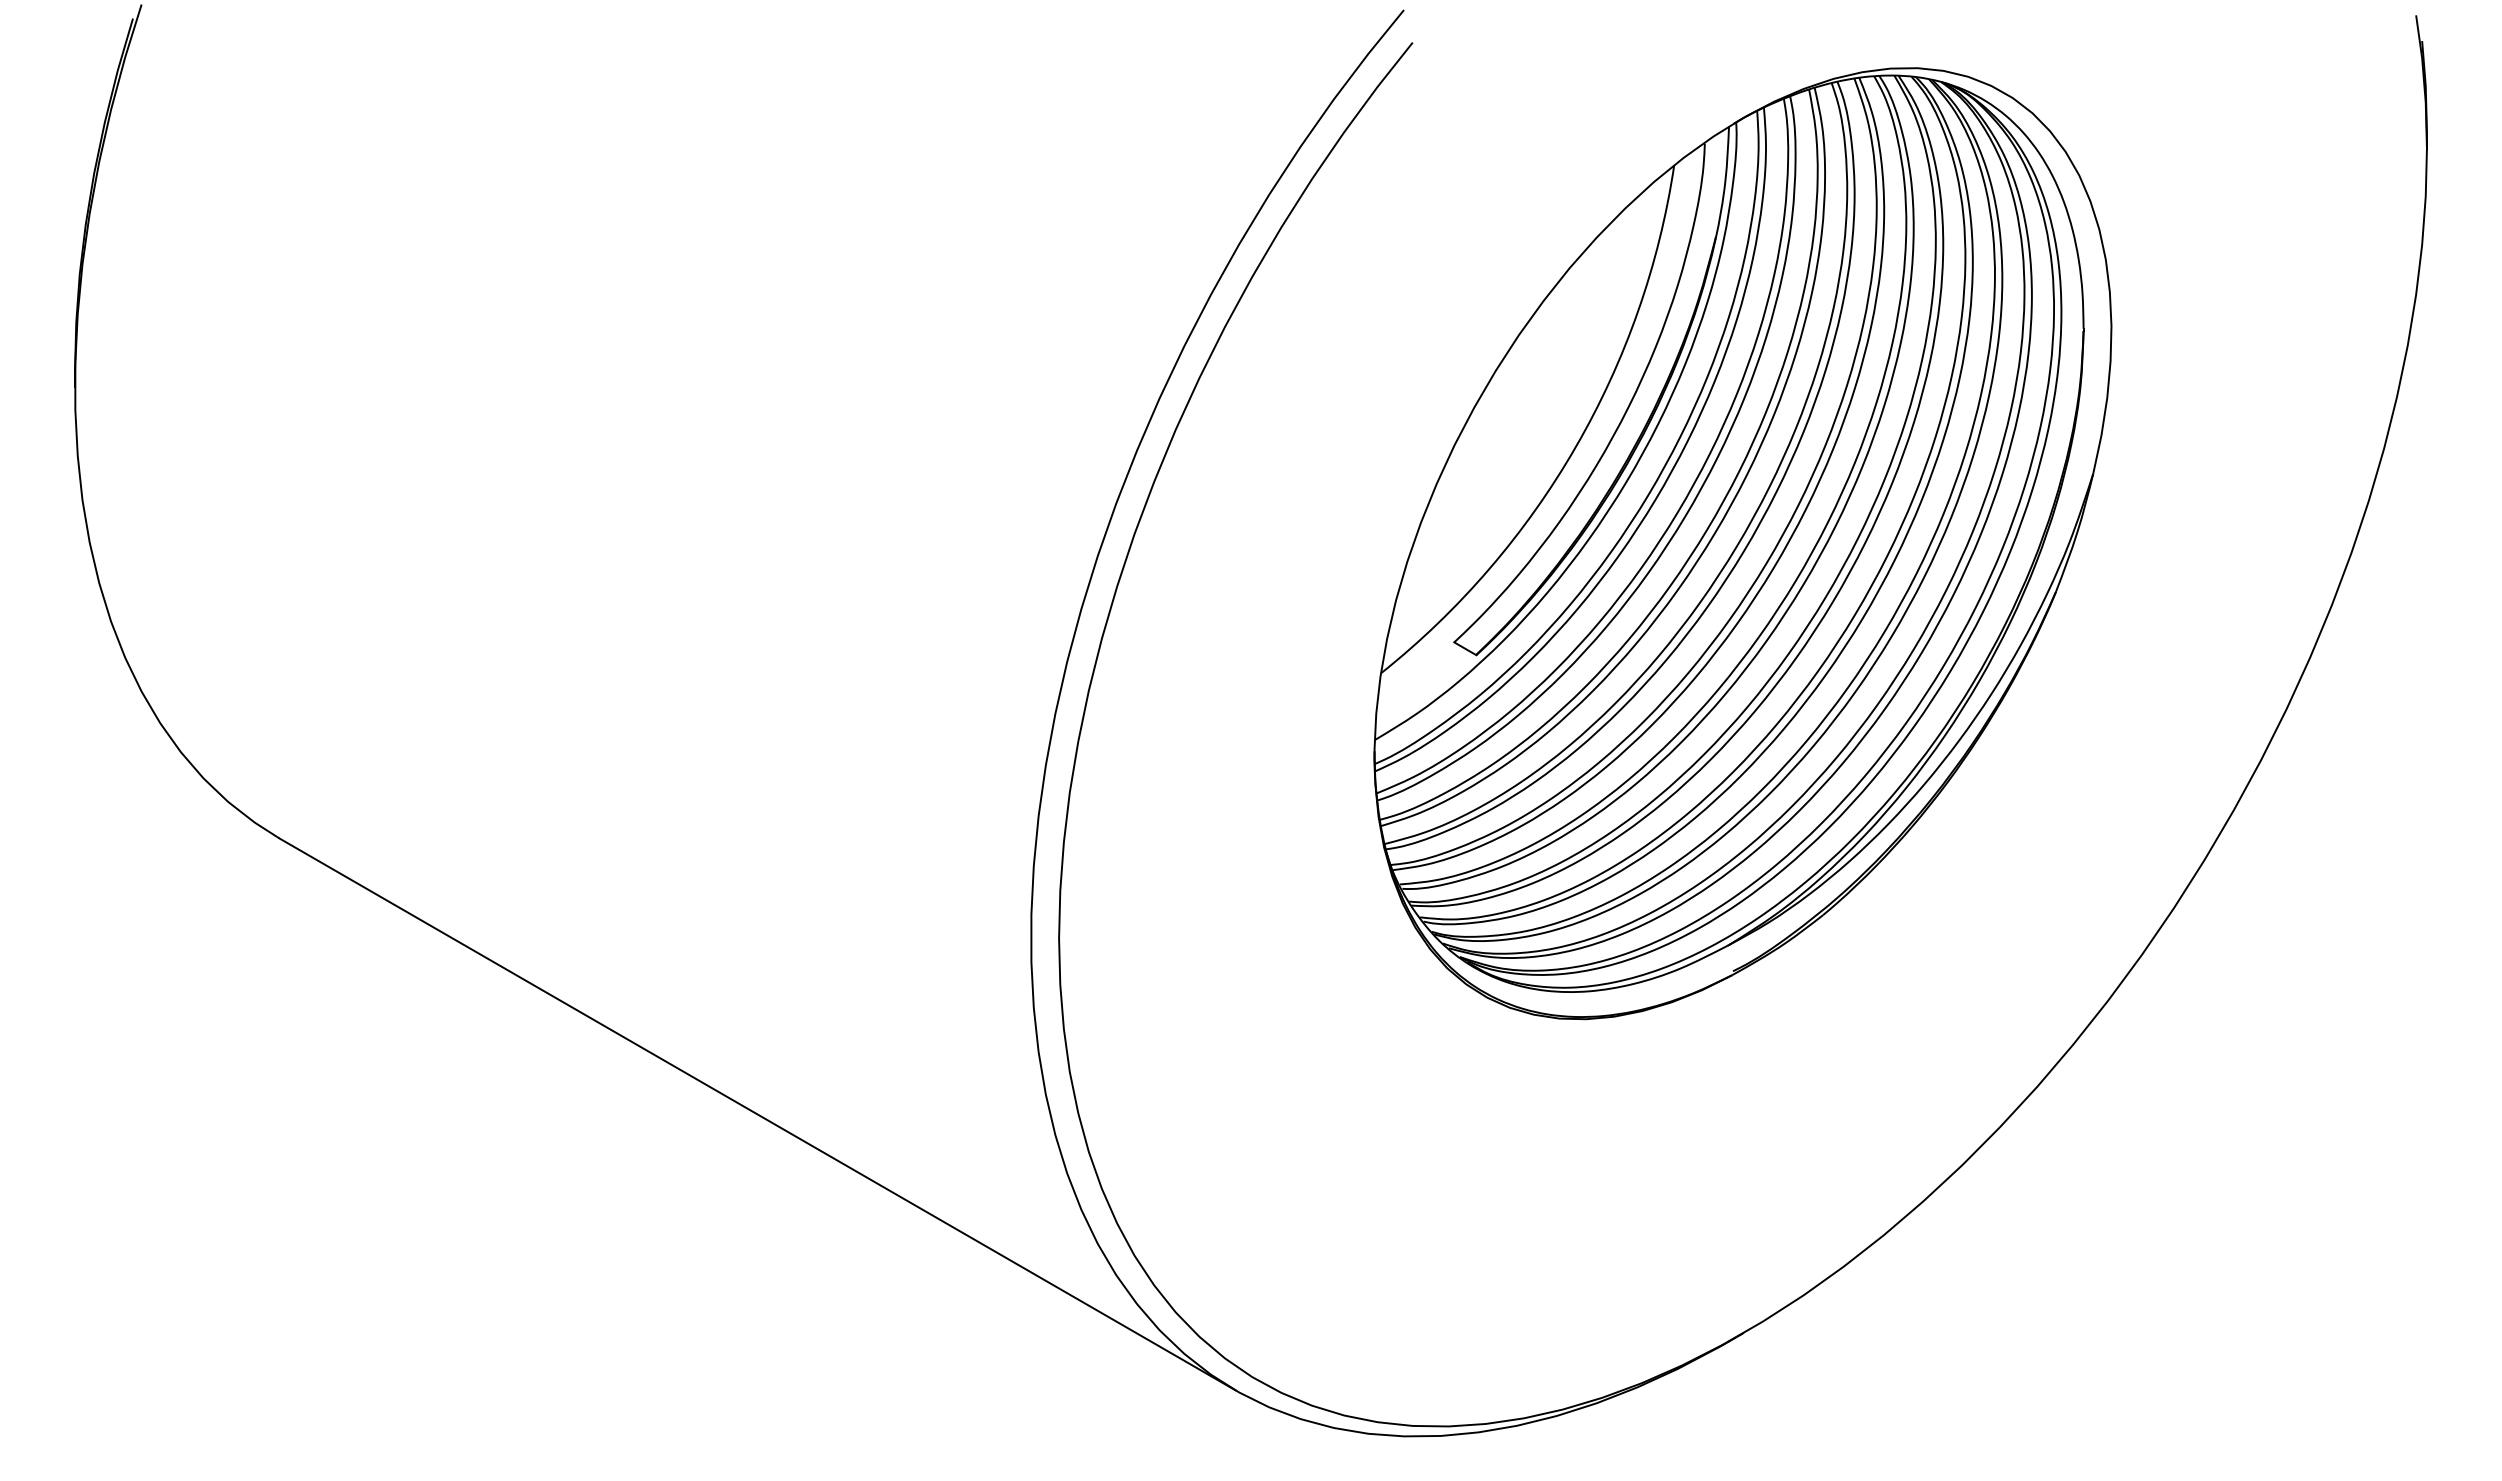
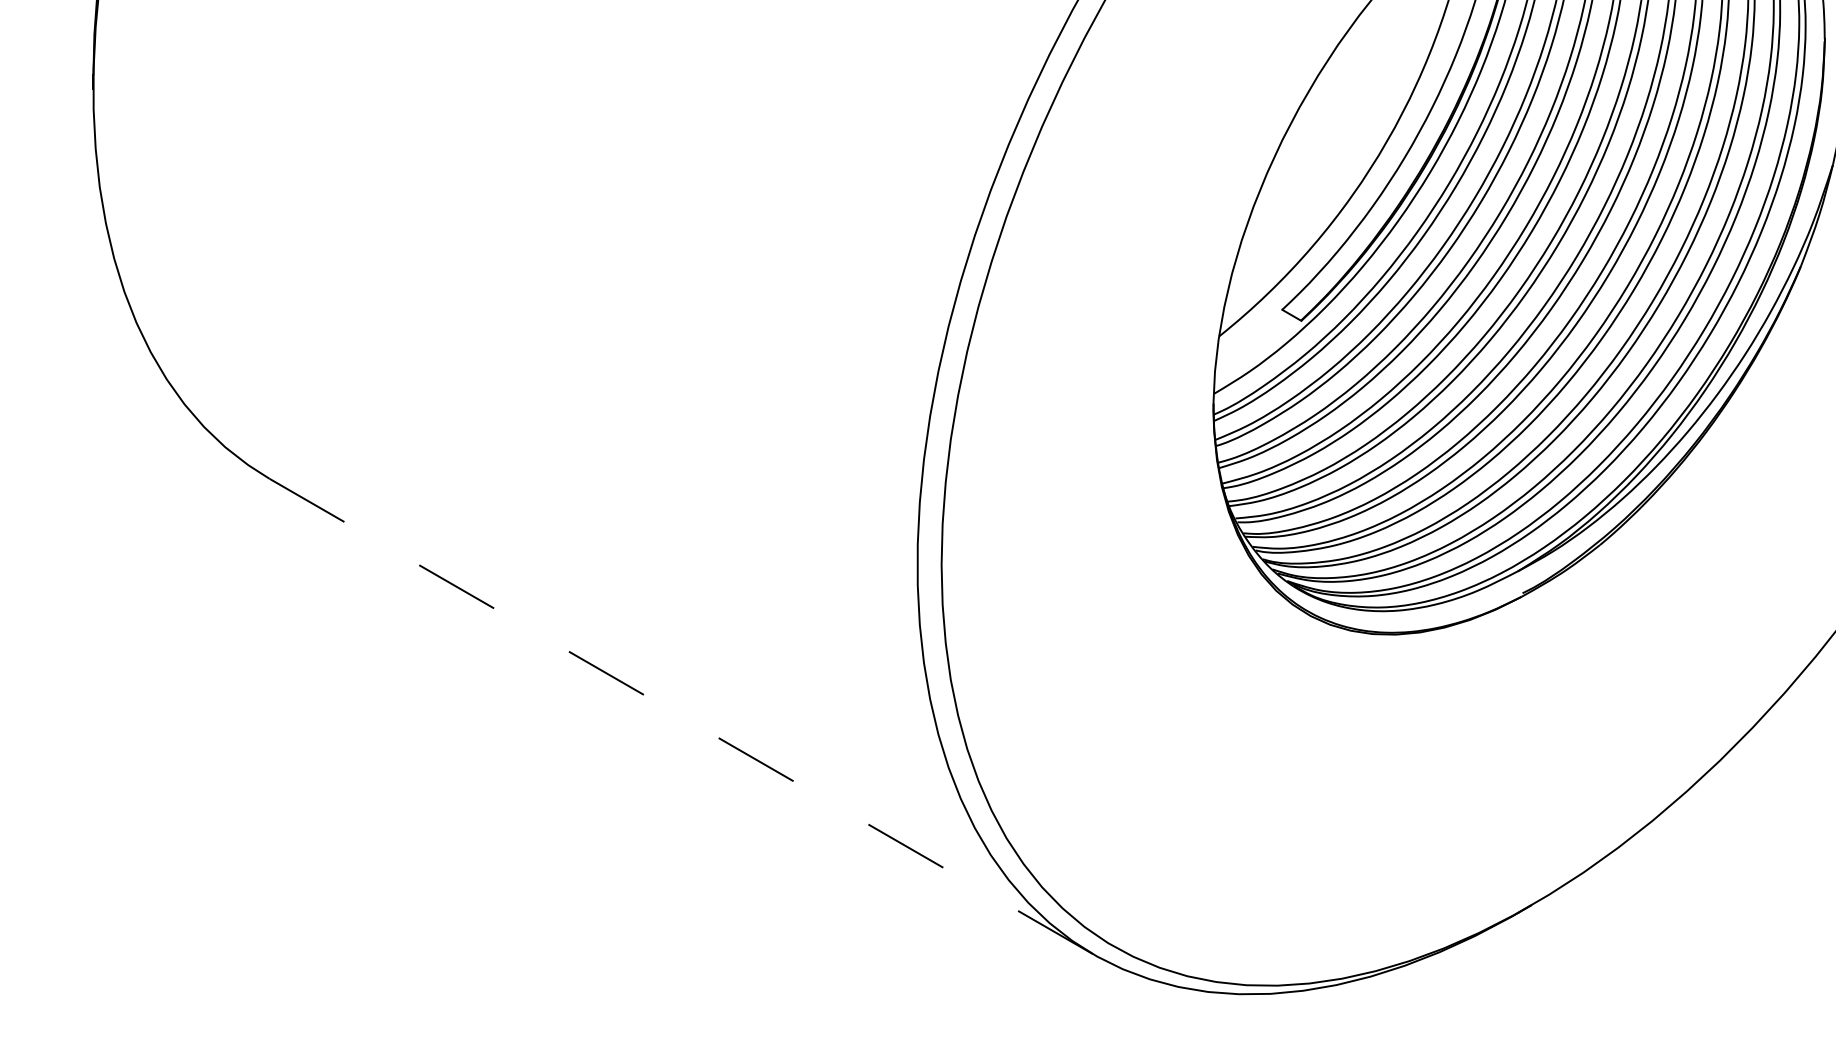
line: (757, 1114) -> (681, 716), solid -> dashed

